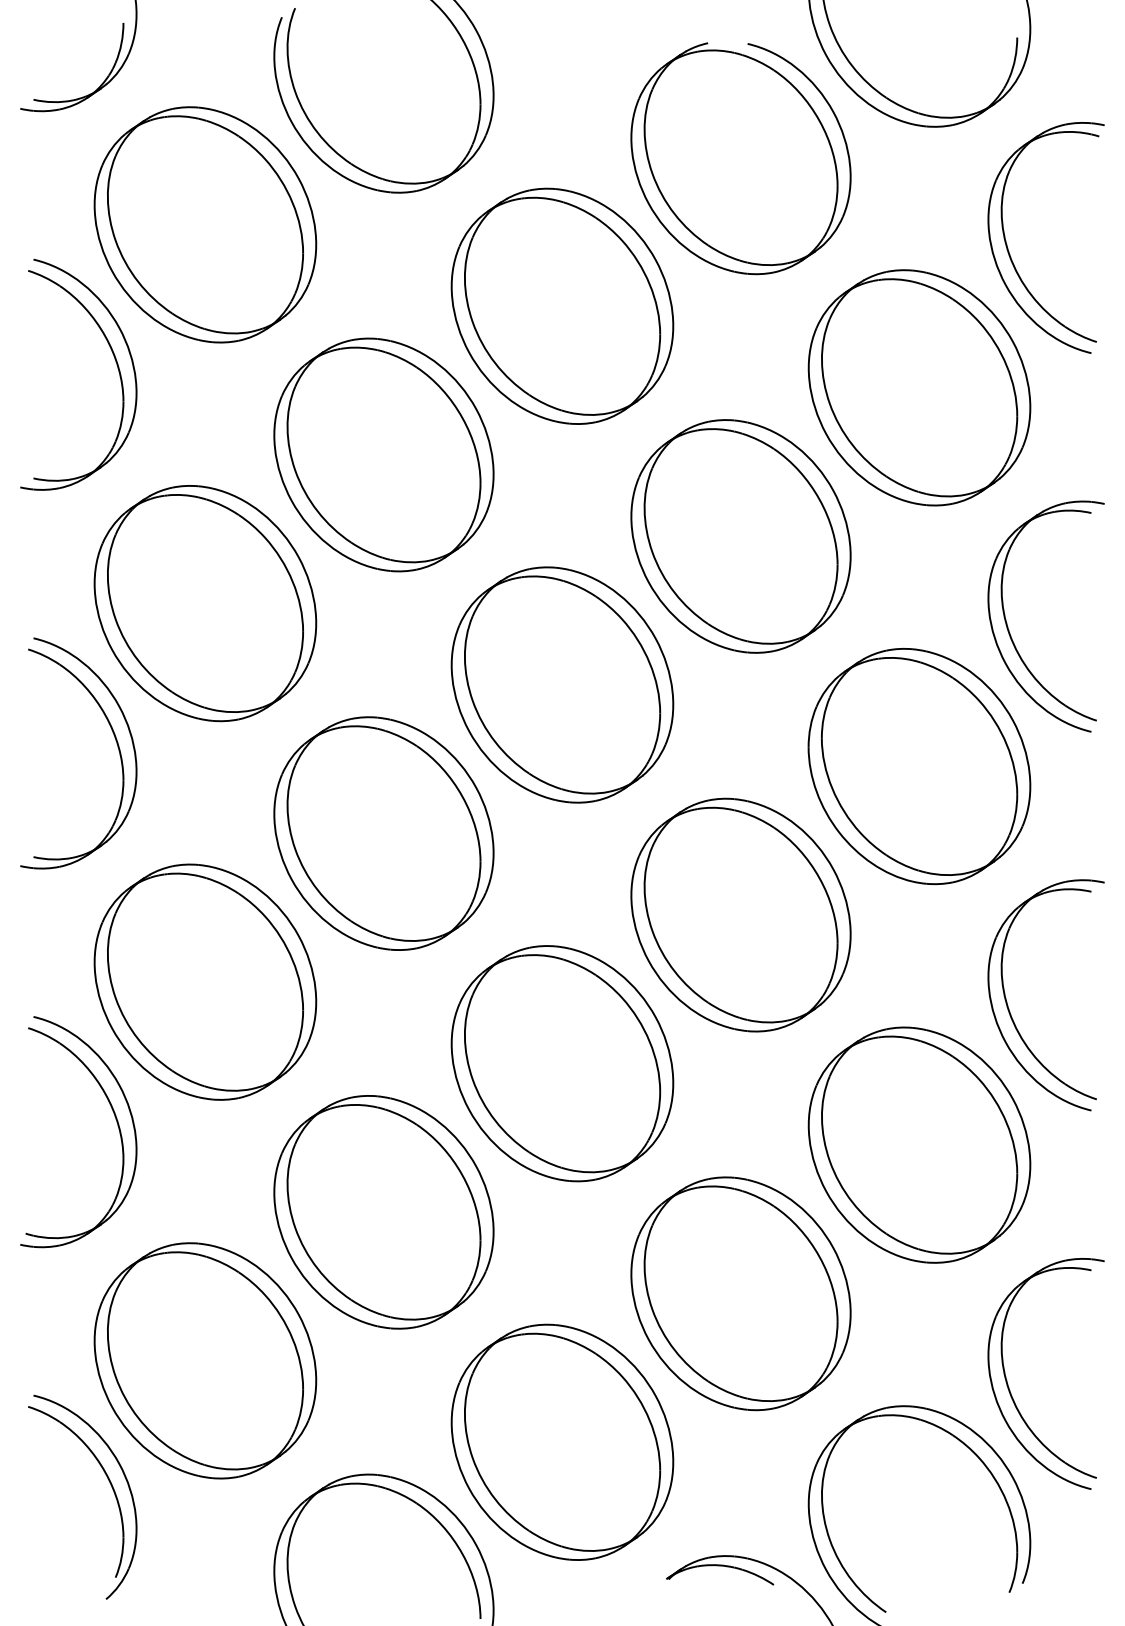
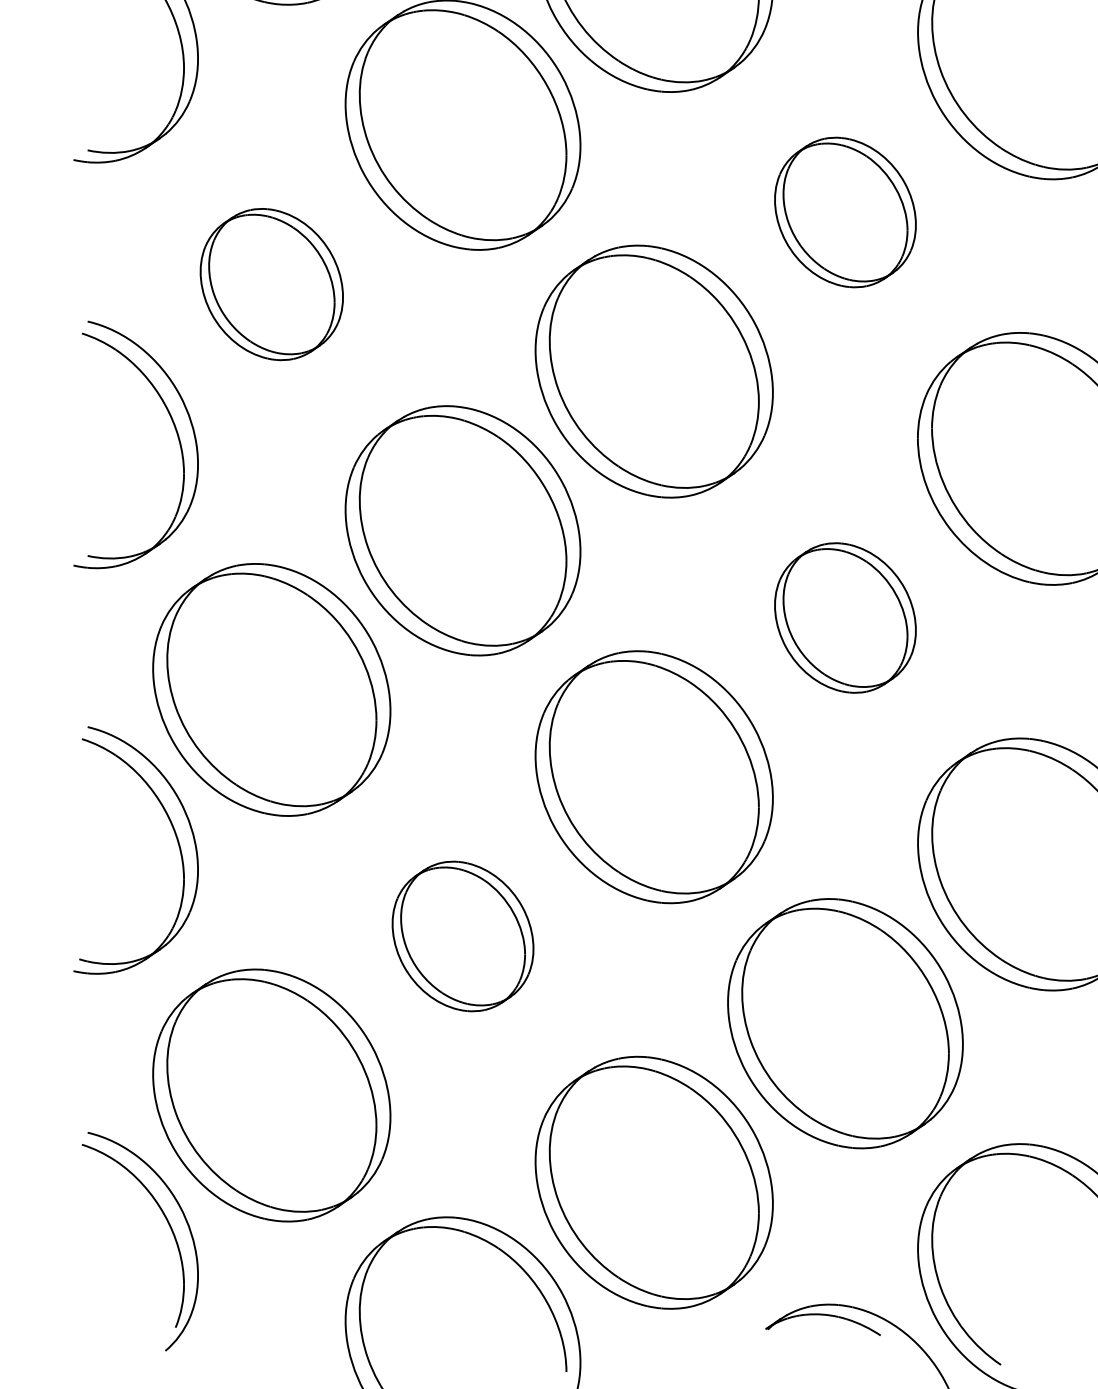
part: (740, 536) -> (844, 212), size x0.6
part: (205, 603) -> (271, 284), size x0.6
part: (740, 914) -> (844, 617), size x0.6
part: (383, 1212) -> (462, 936), size x0.6

